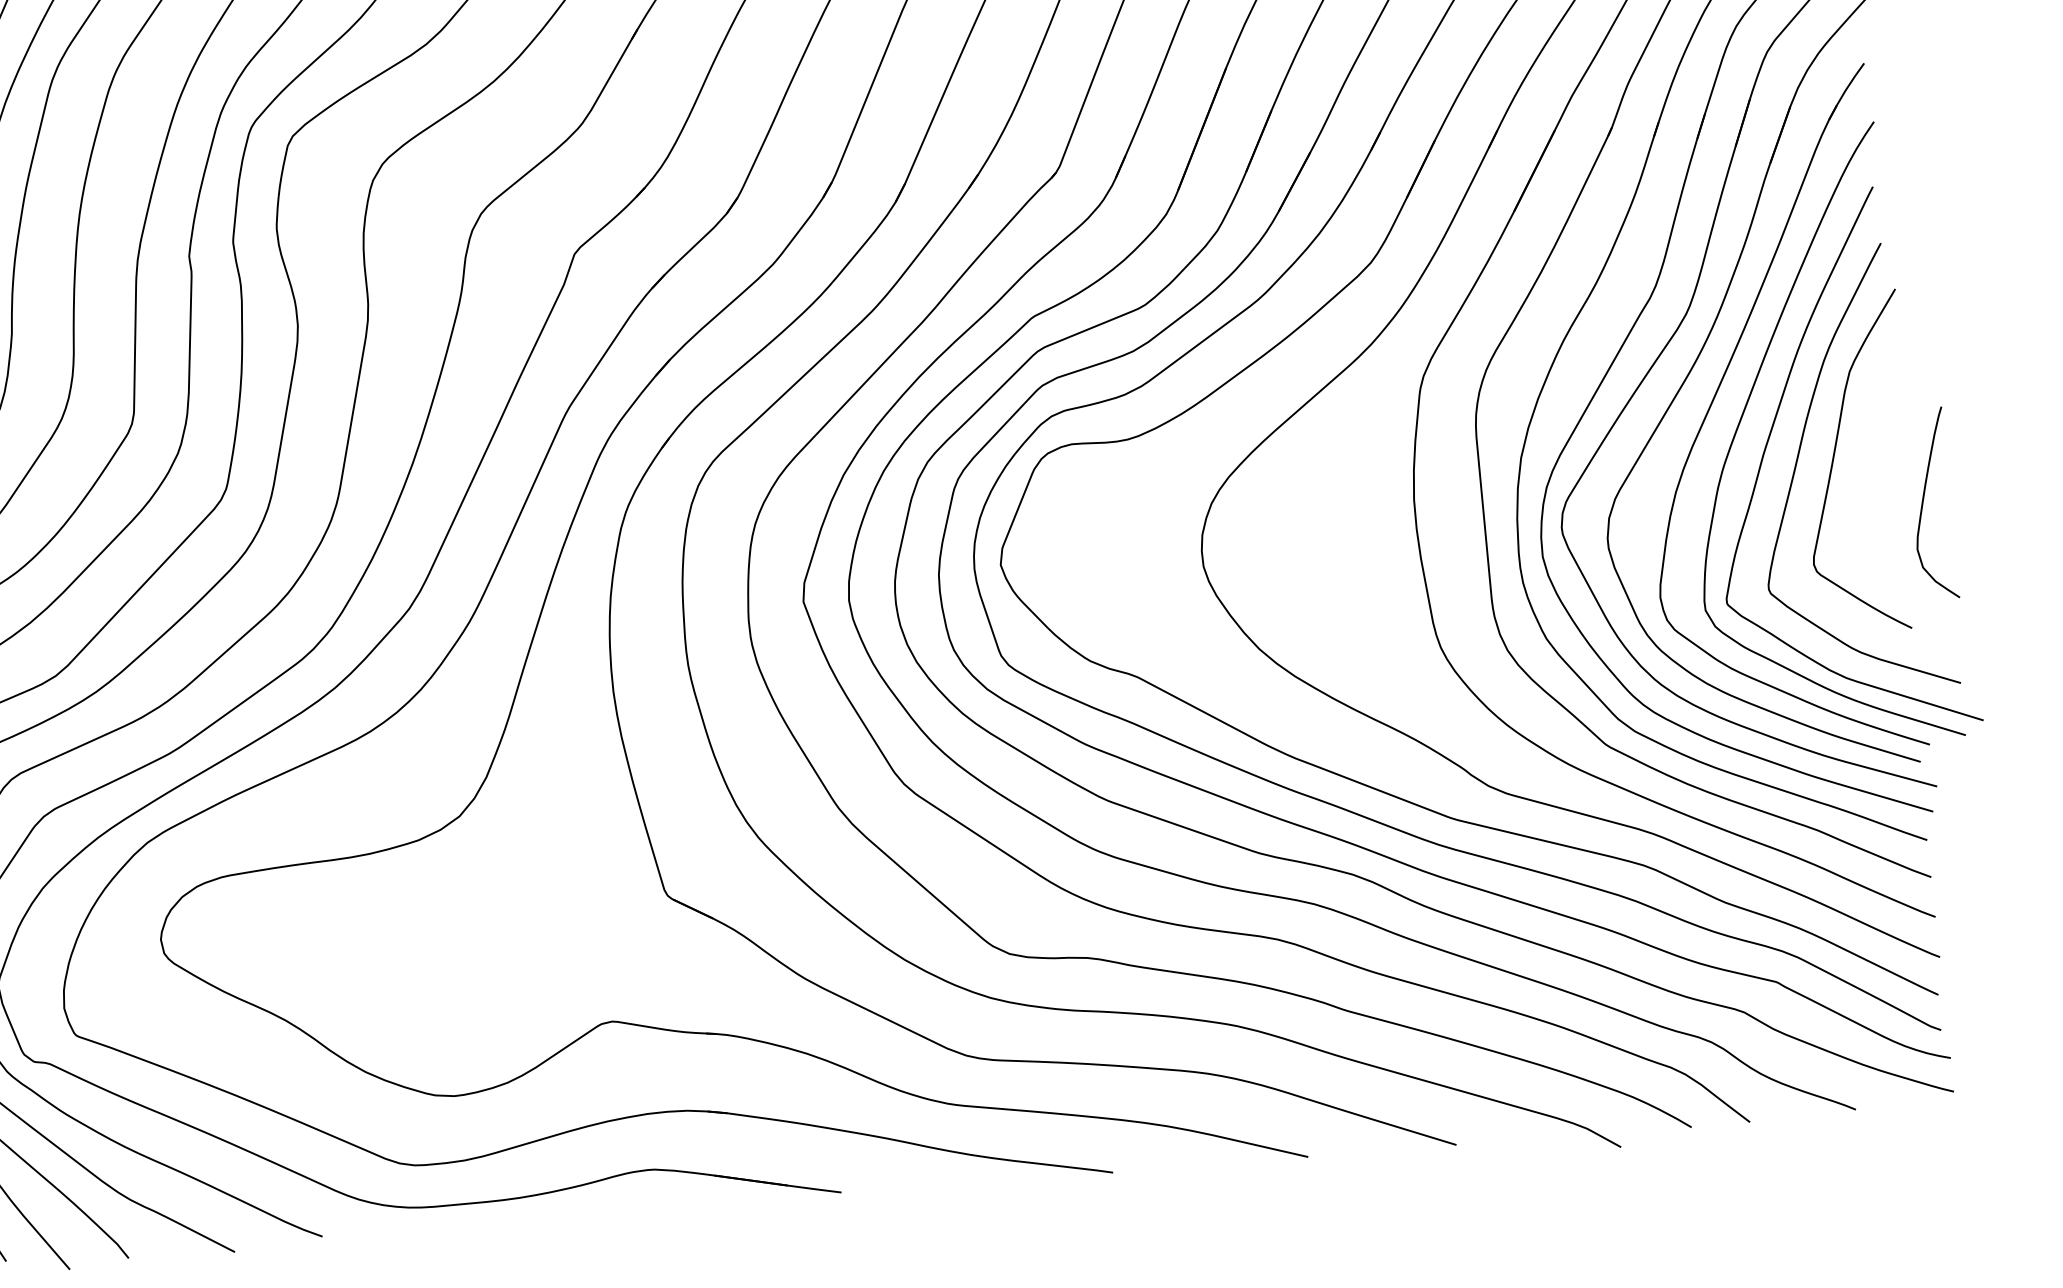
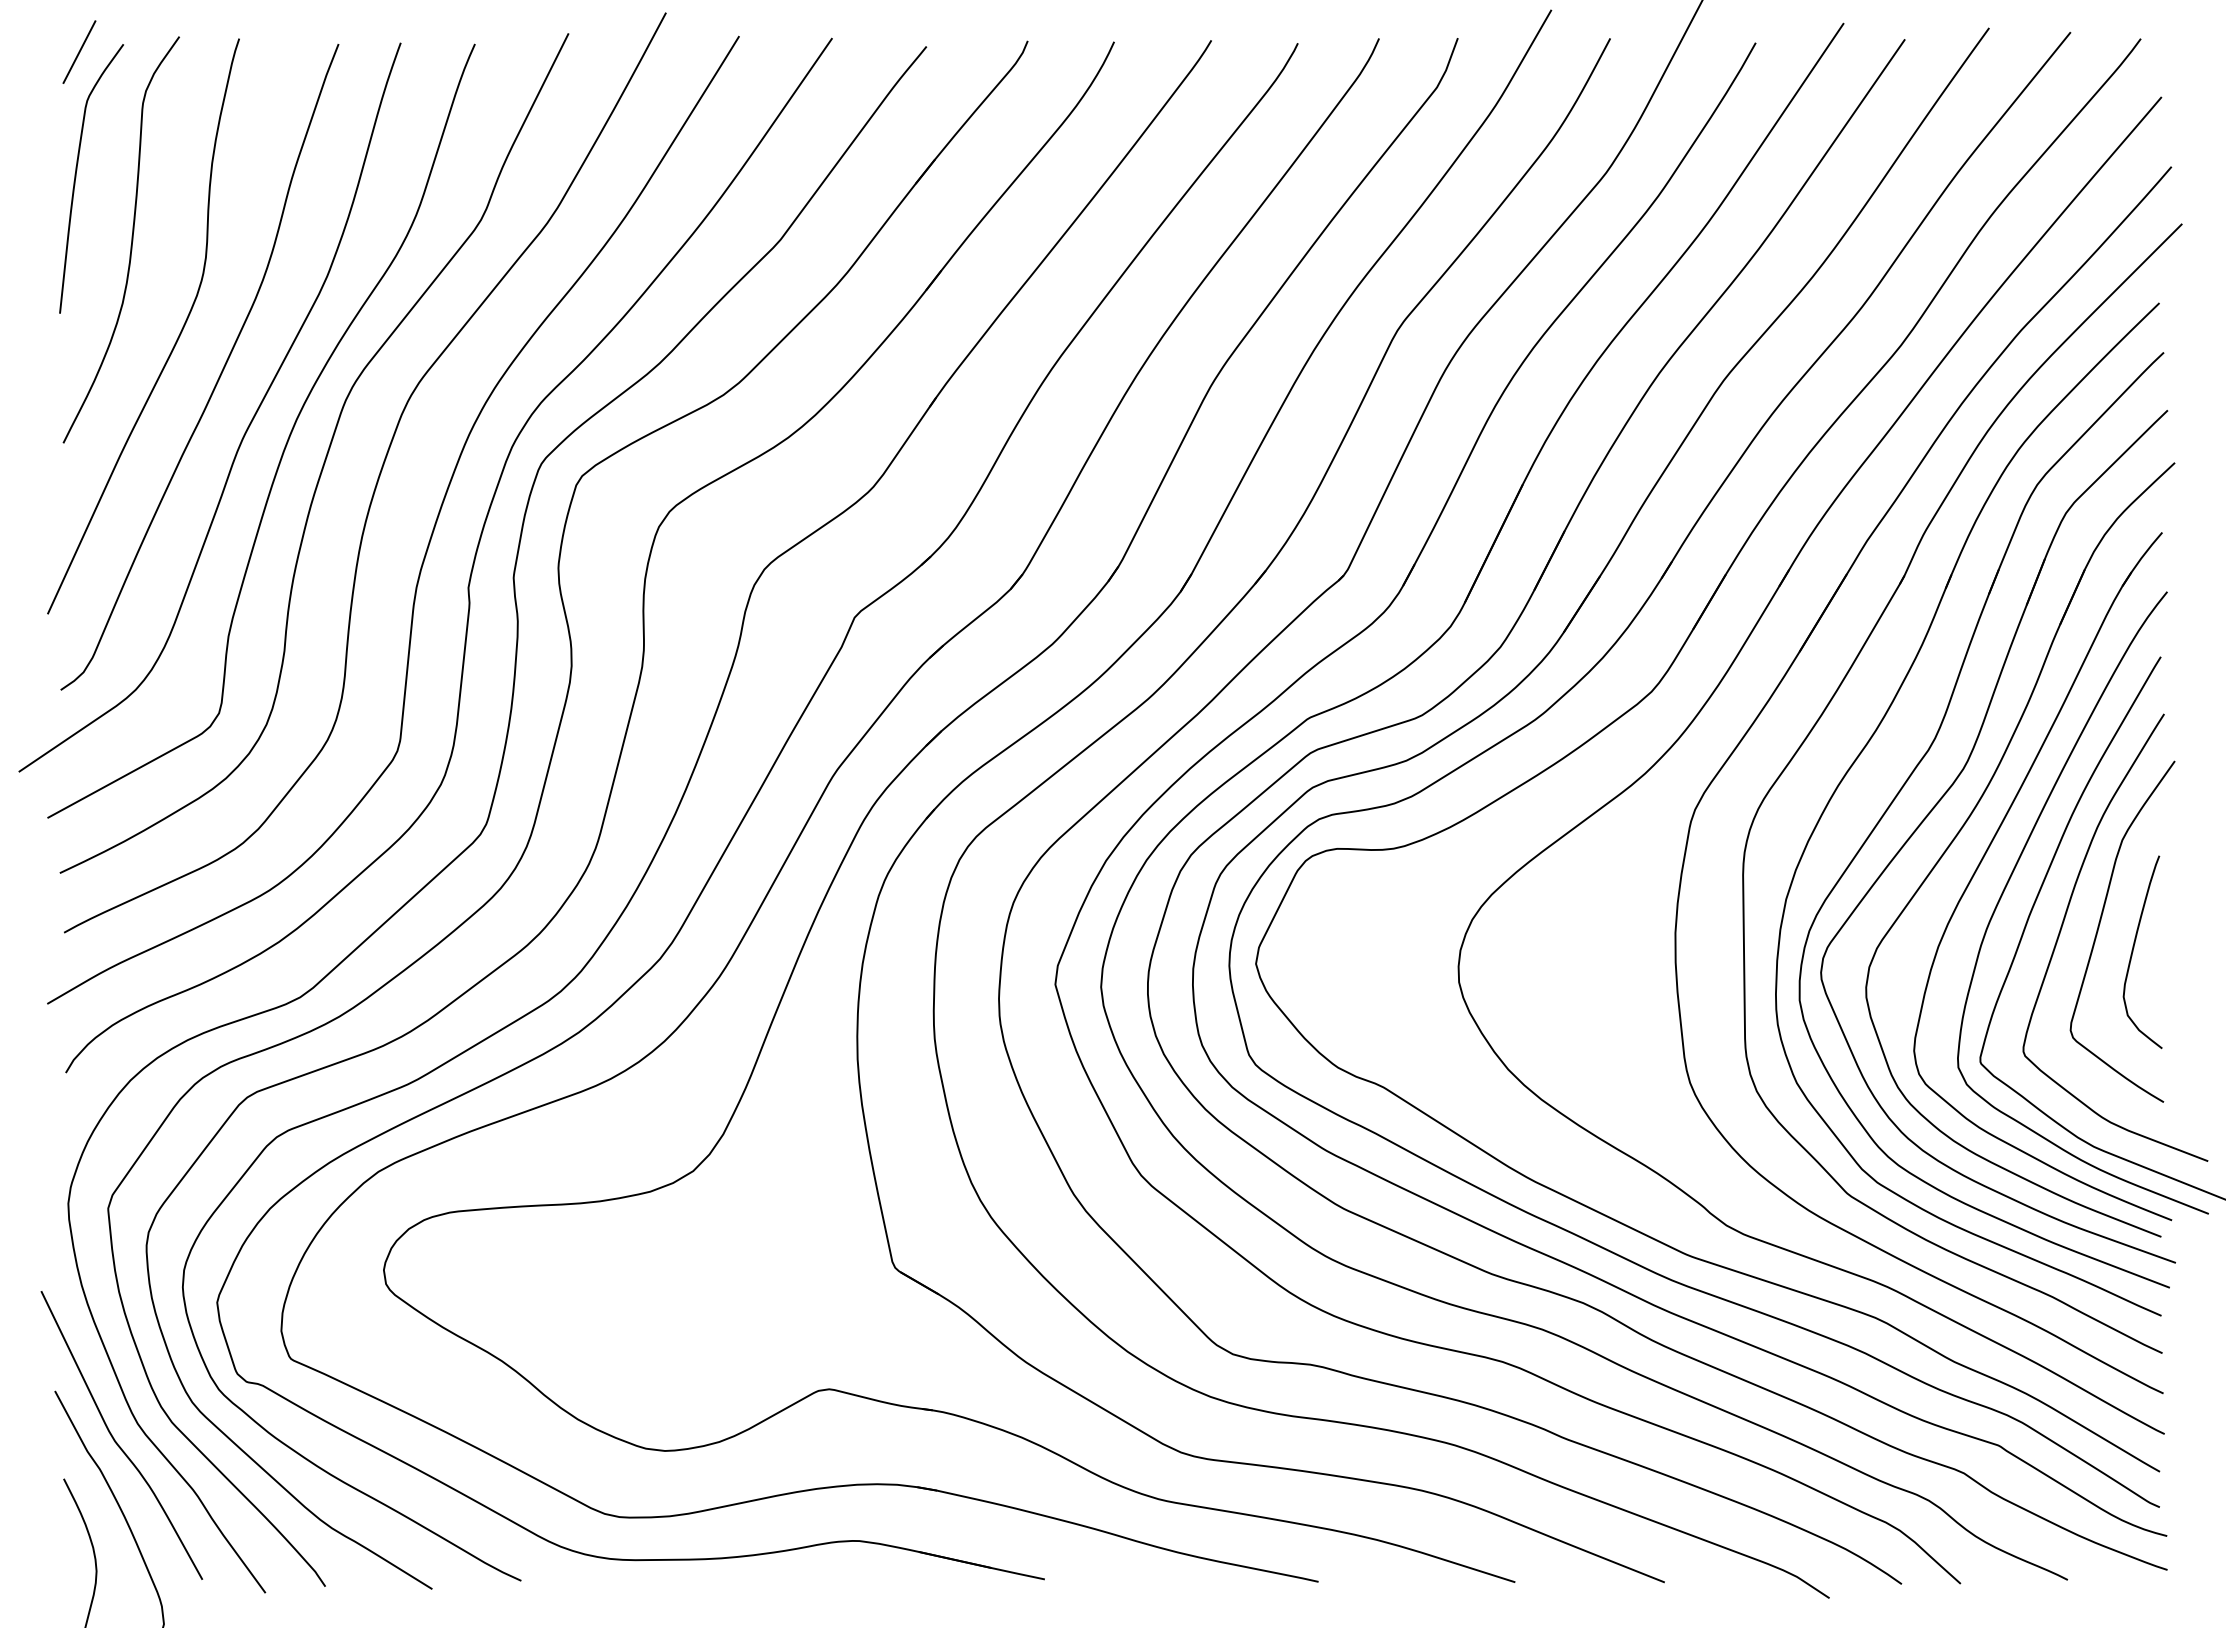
curve: (1923, 504) -> (2133, 952), moved

